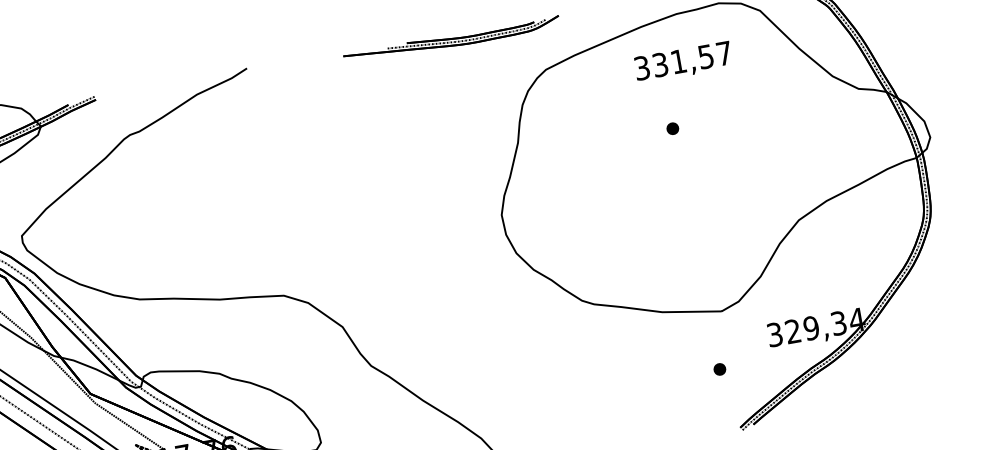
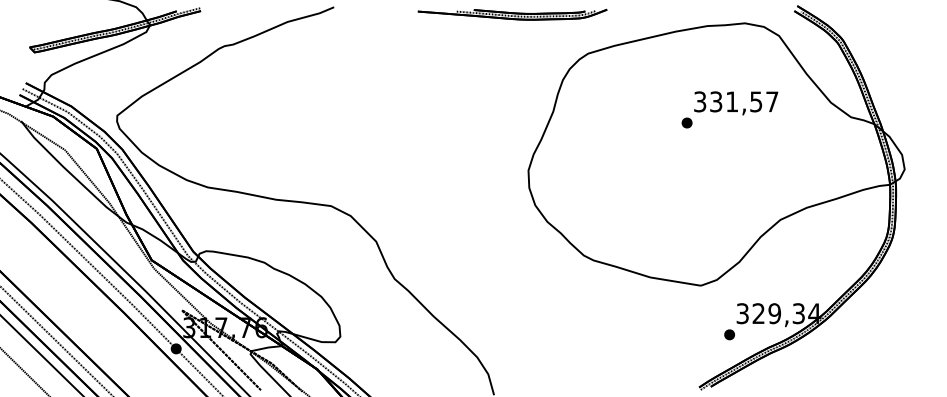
text: (683, 62) -> (736, 103), moved
part: (719, 369) -> (729, 334), moved

